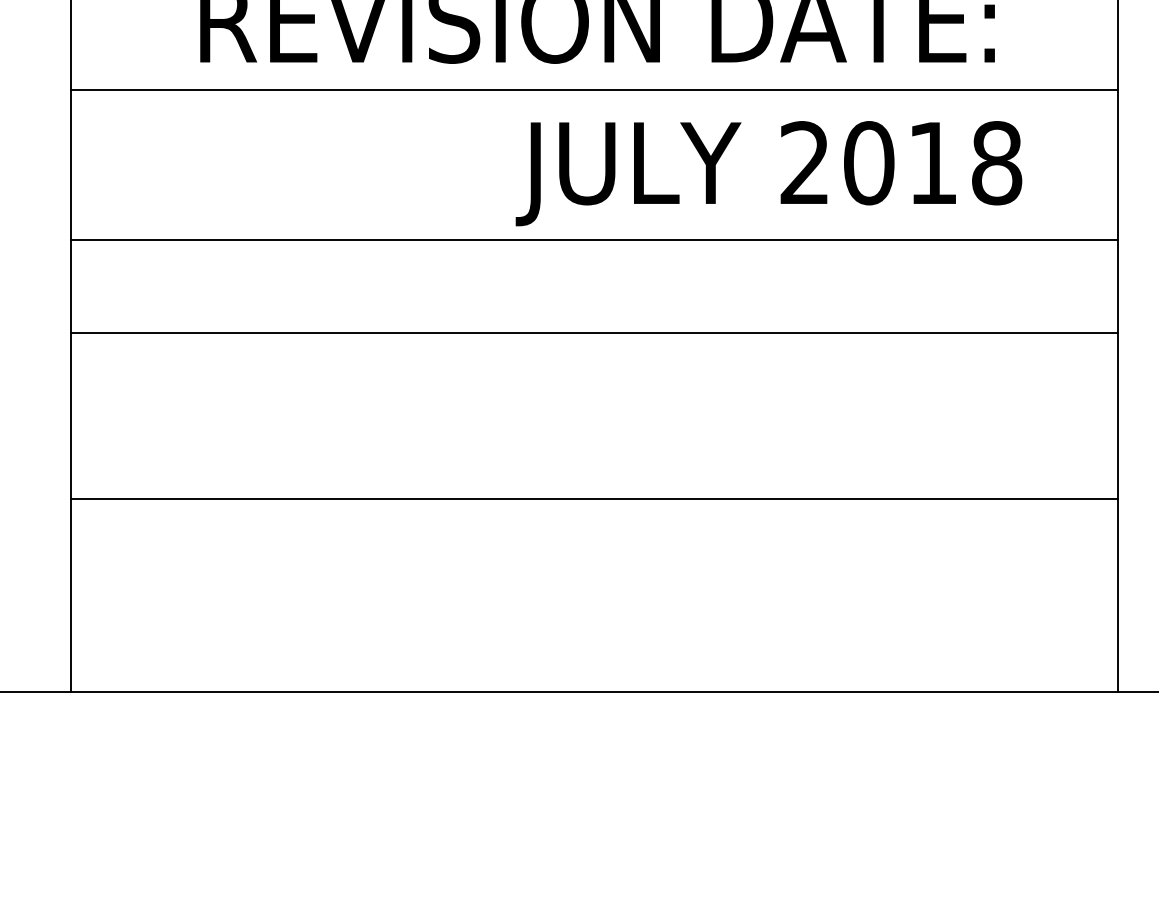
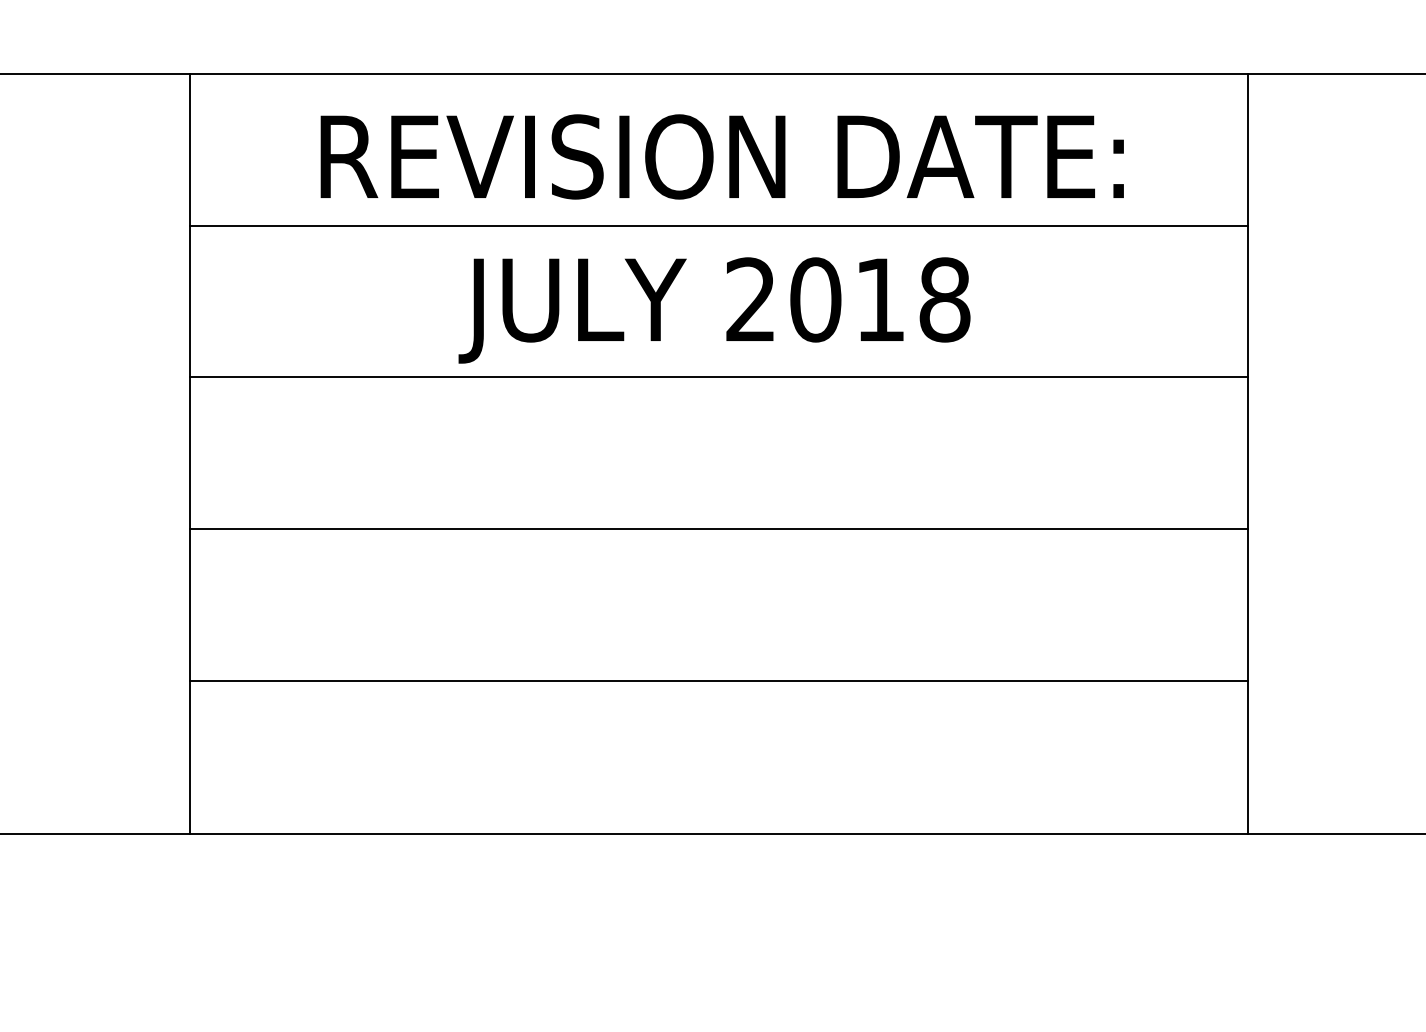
text: (768, 173) -> (714, 310), moved
line: (593, 332) -> (718, 529), moved
line: (593, 499) -> (718, 681), moved

